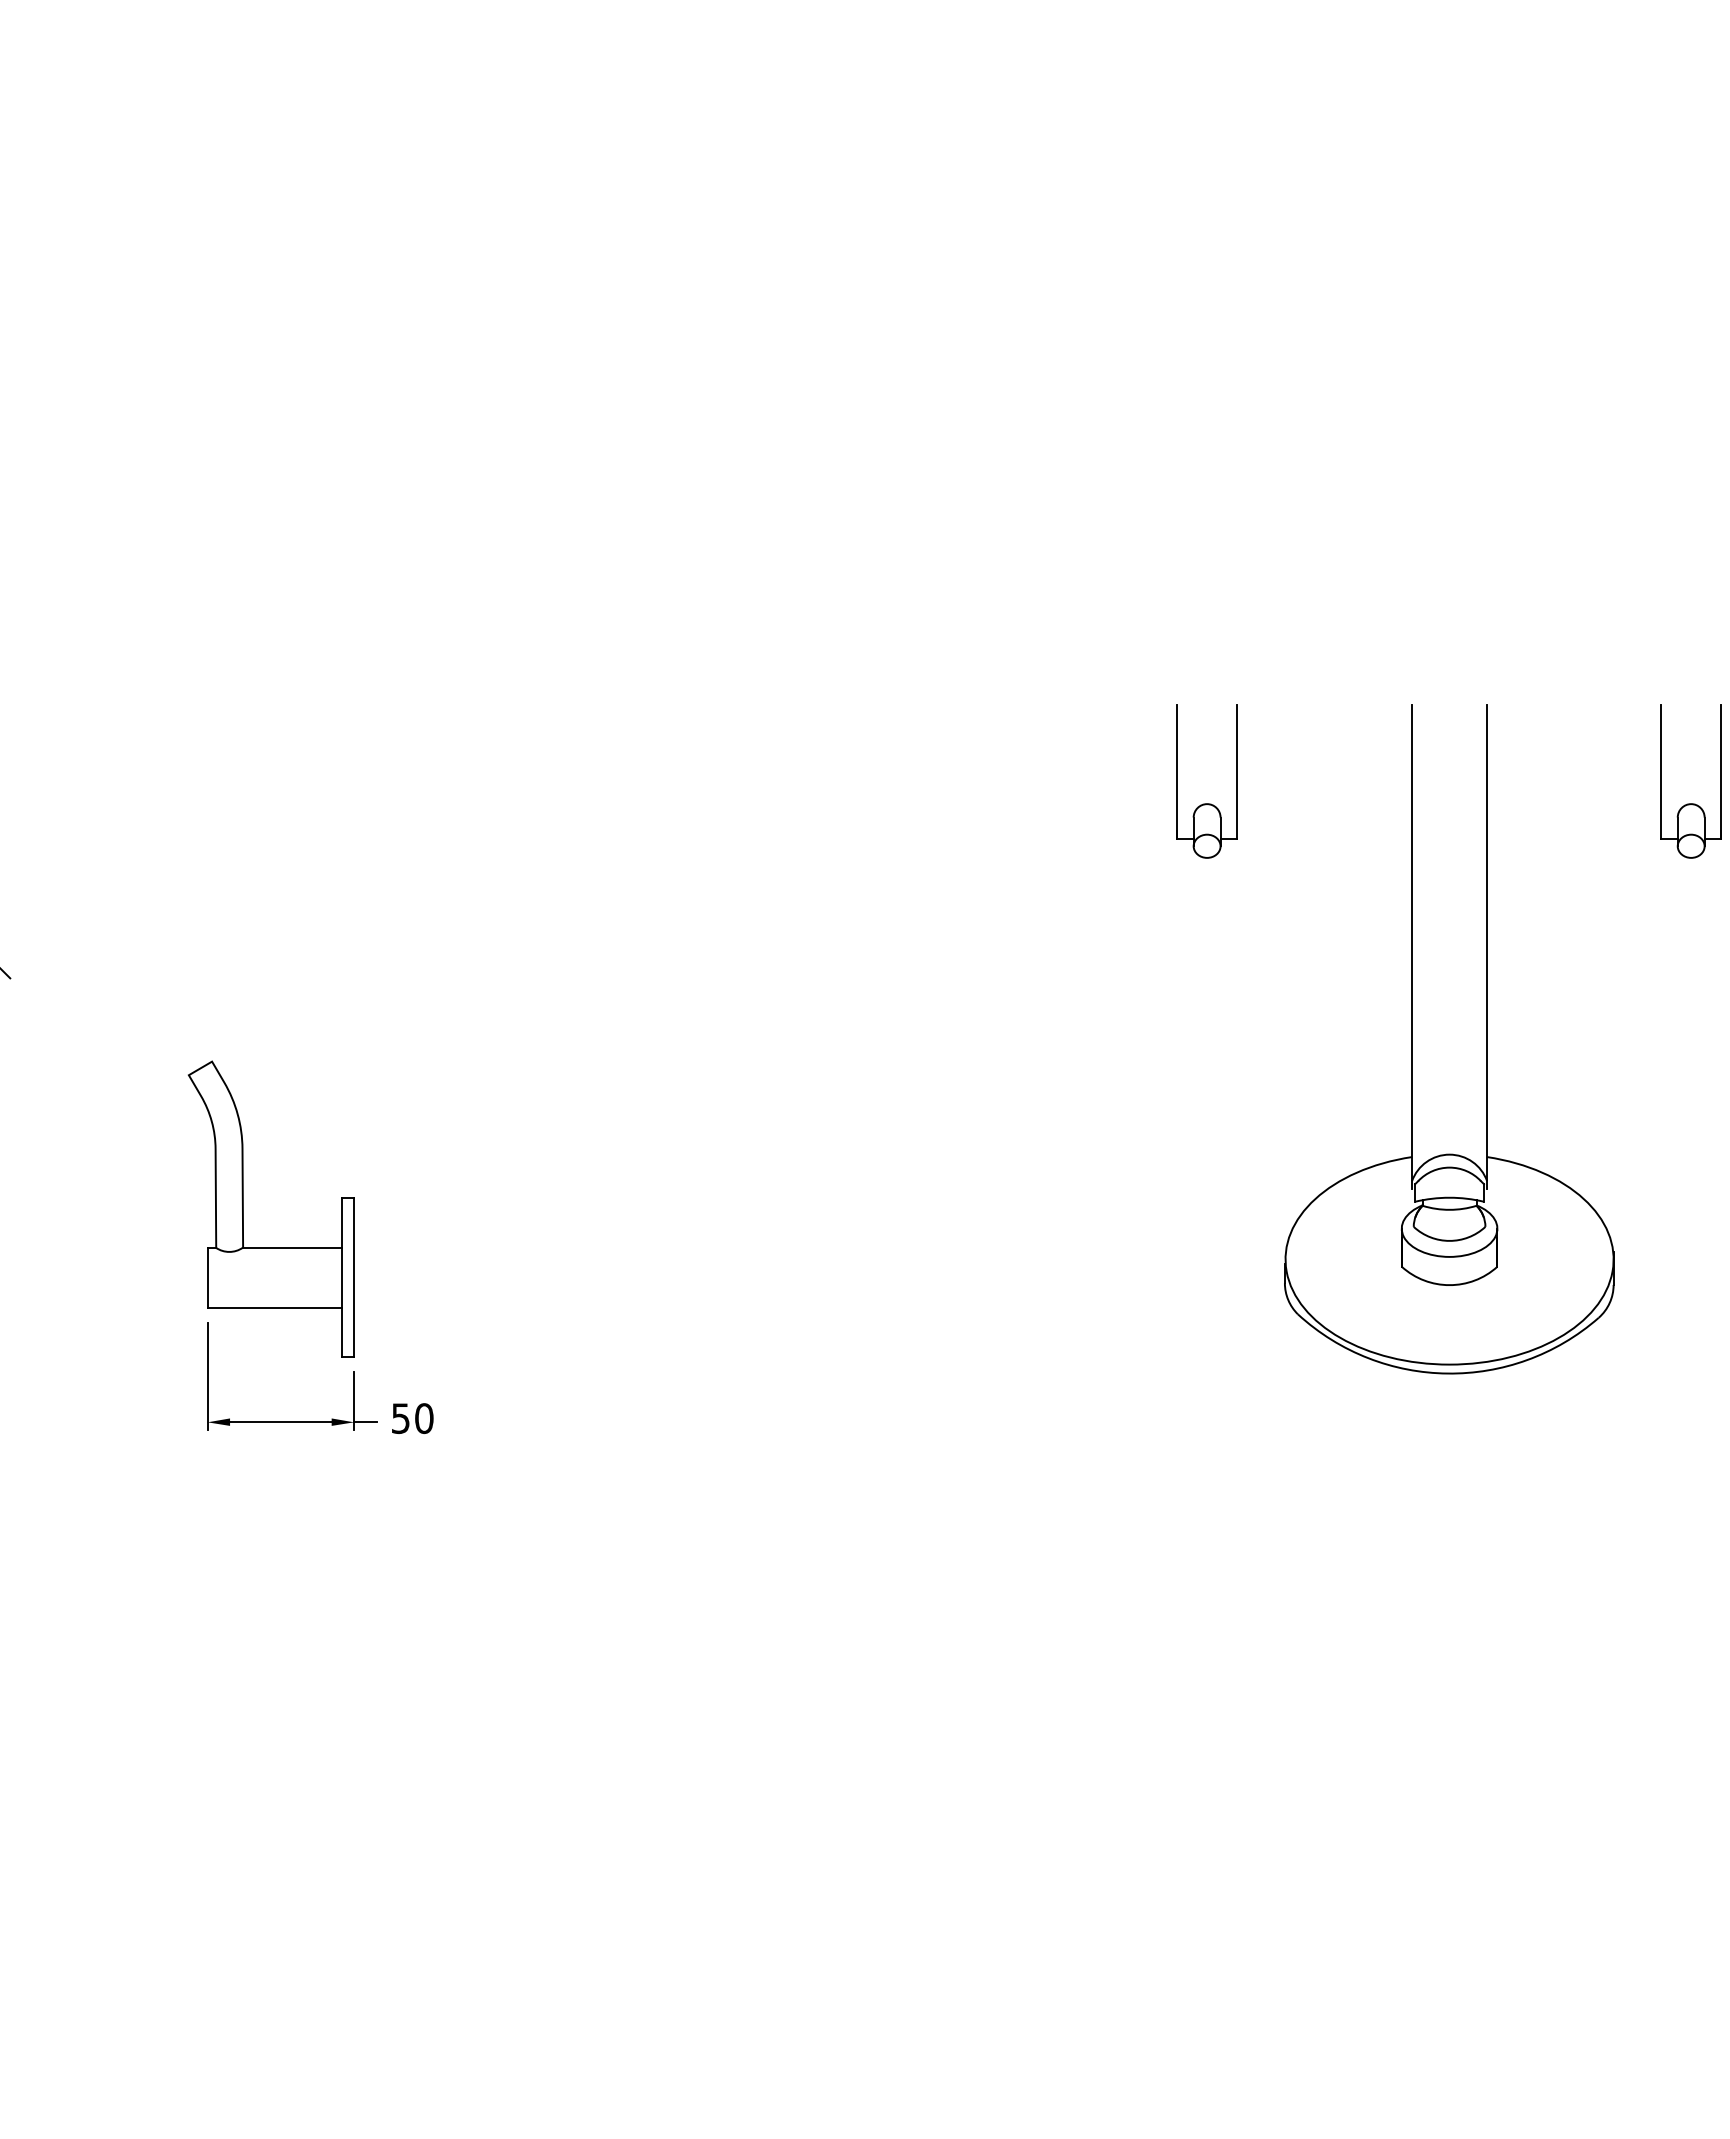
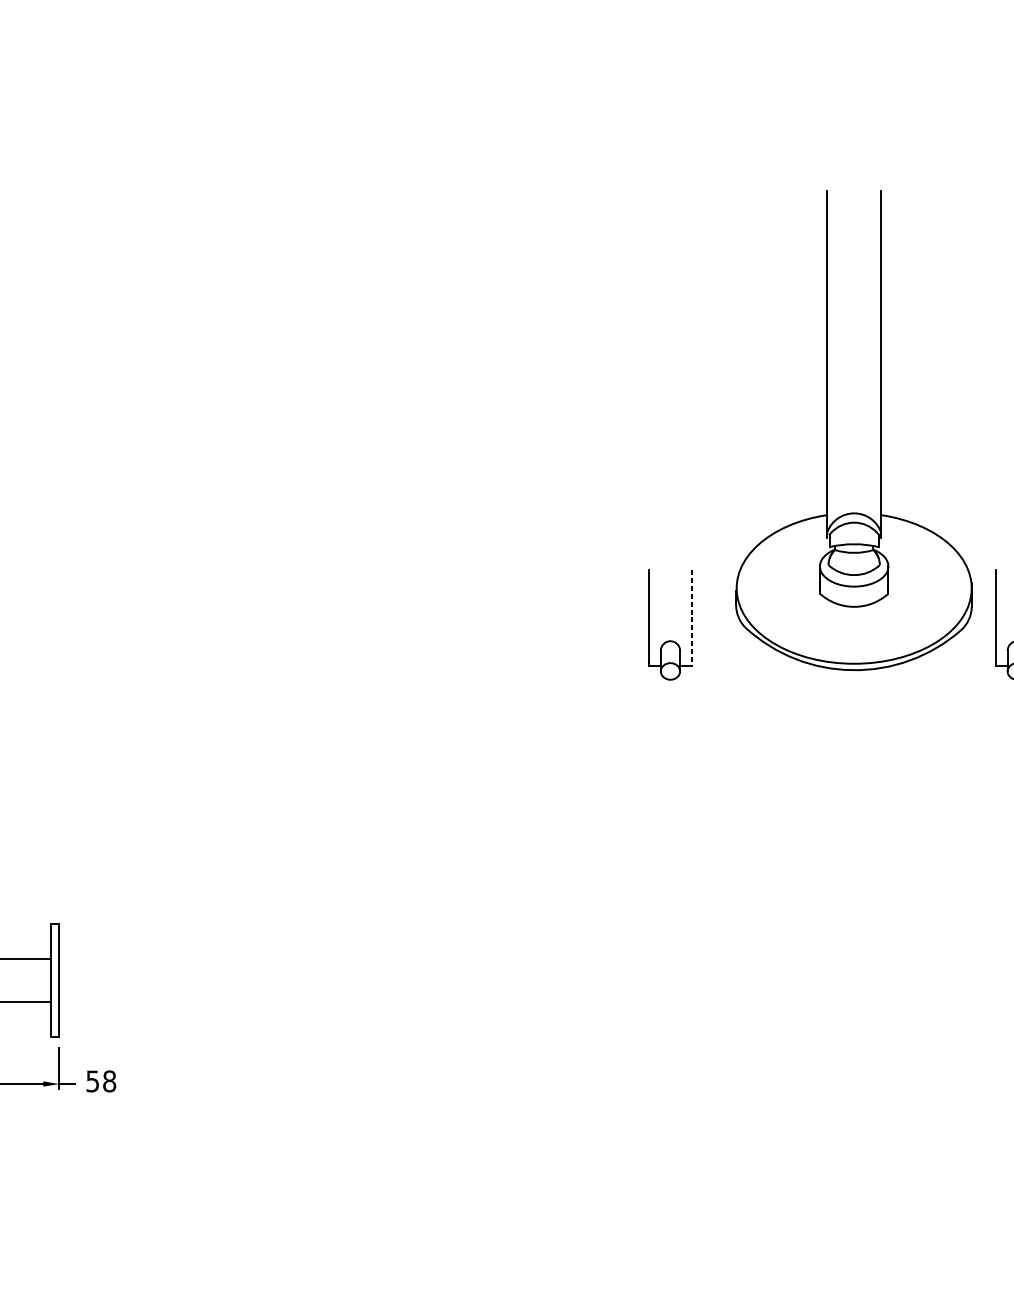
line: (1237, 772) -> (692, 618), solid -> dashed
part: (1412, 1039) -> (827, 430), moved
text: (424, 1418) -> (109, 1081), 50 -> 58

